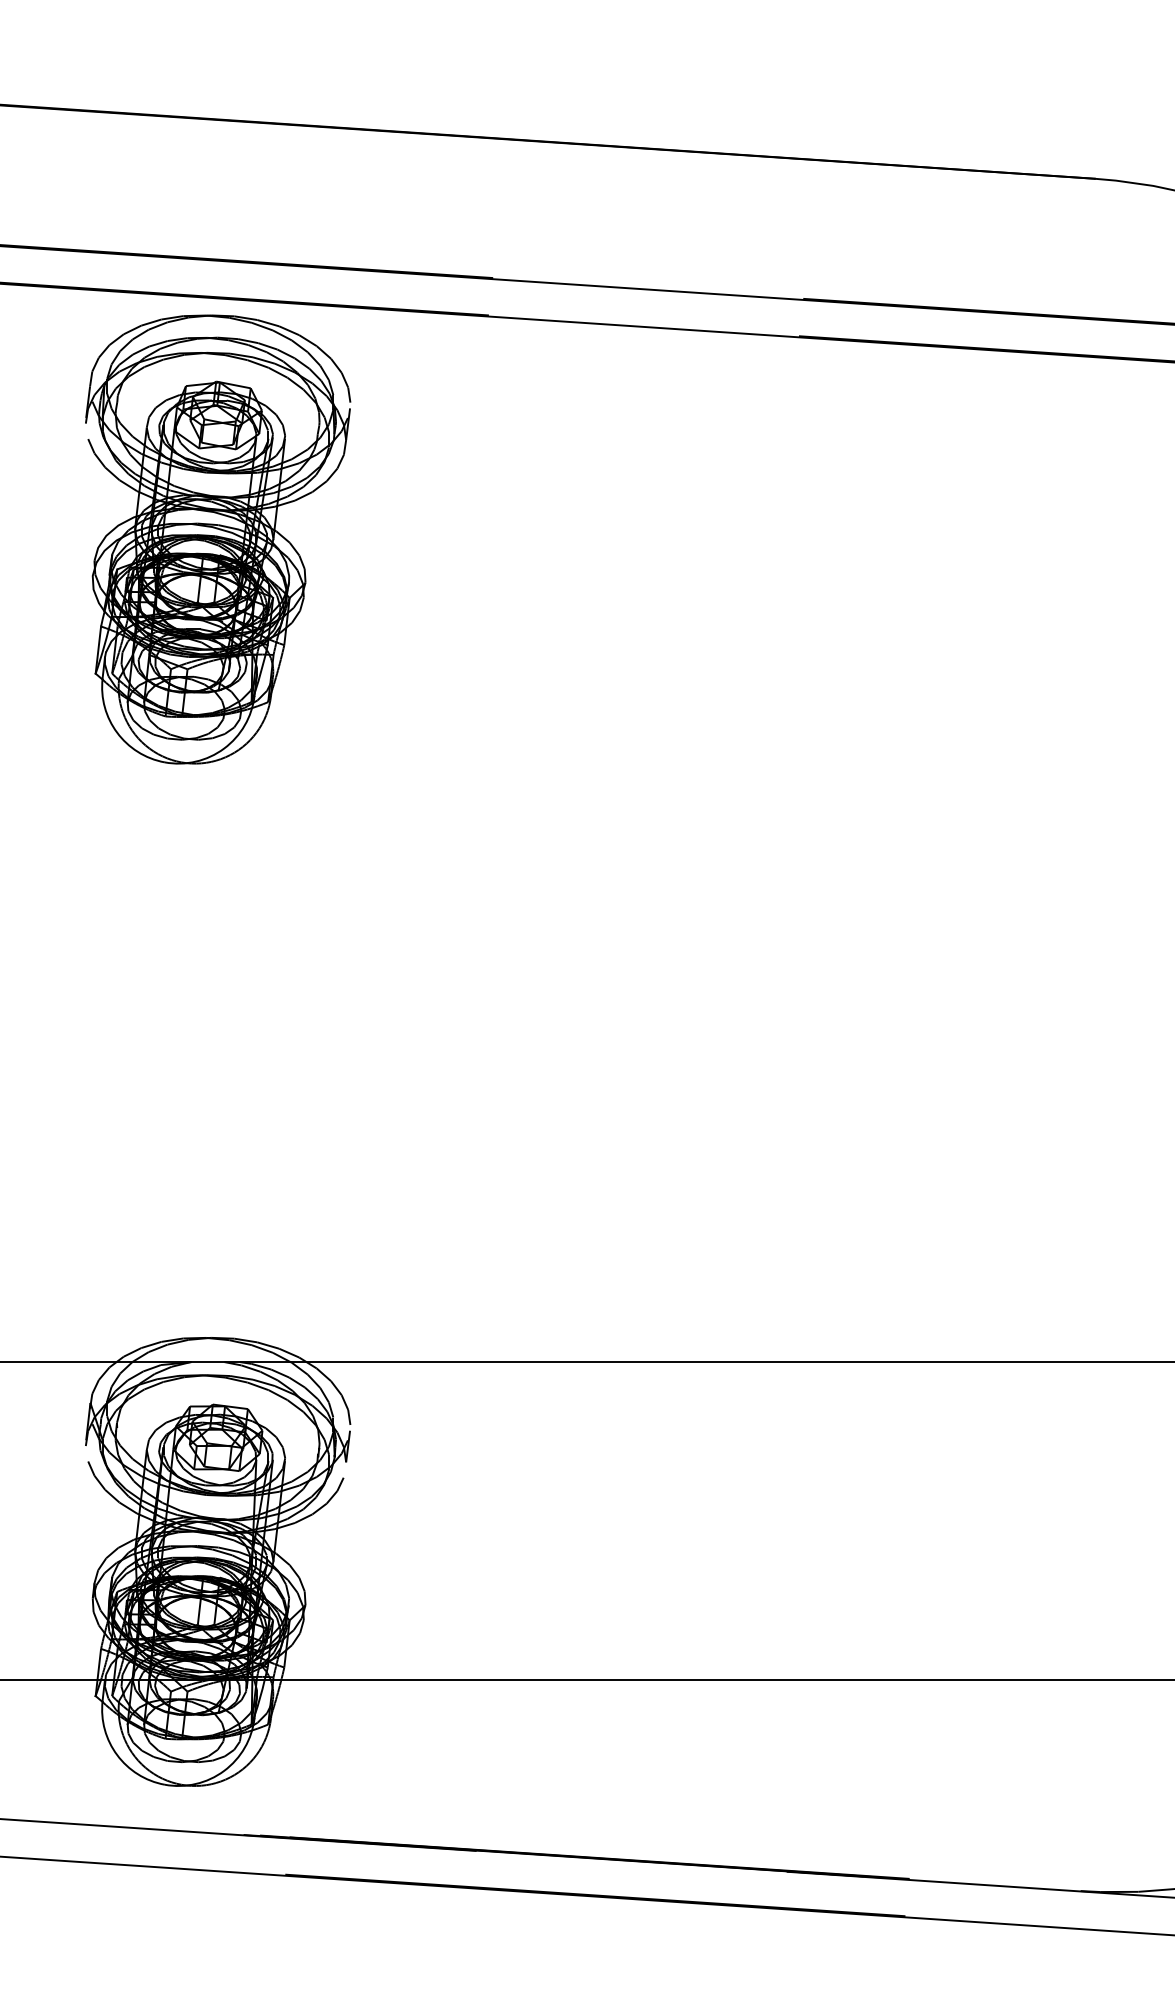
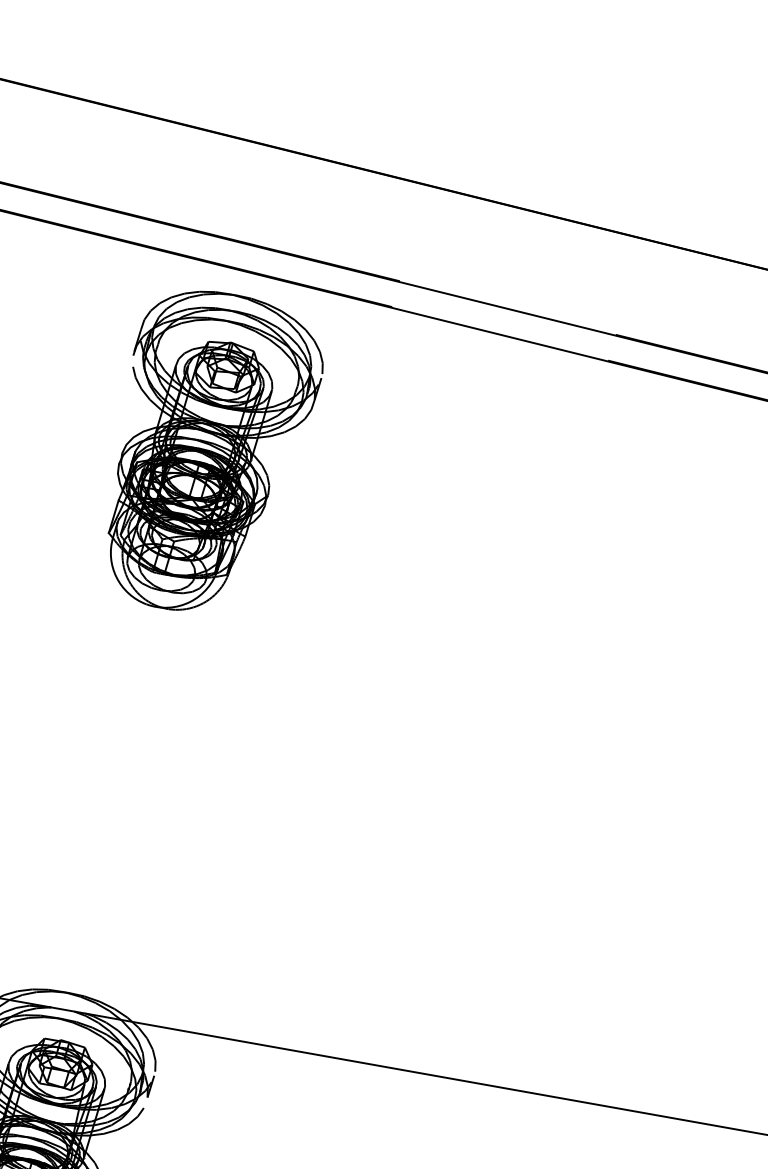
part: (218, 539) -> (212, 453), moved

